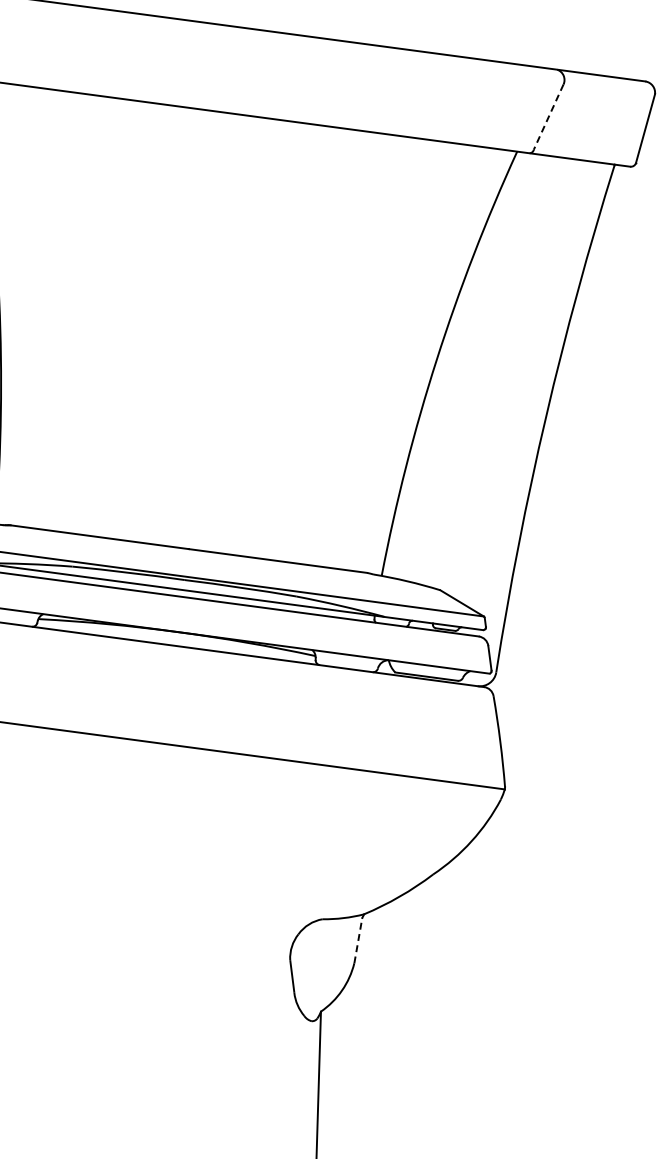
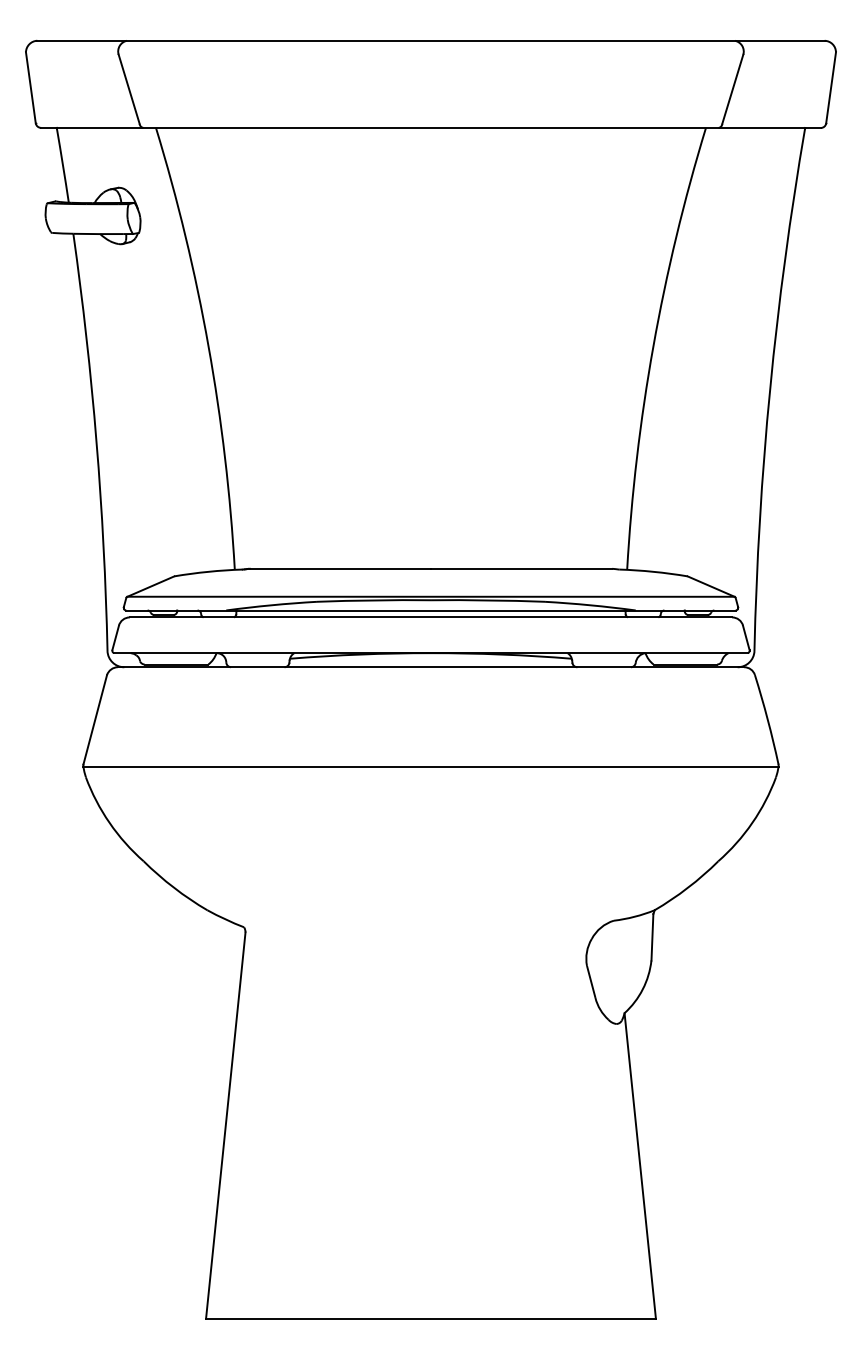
line: (548, 117) -> (732, 89), dashed -> solid
line: (358, 939) -> (652, 936), dashed -> solid

